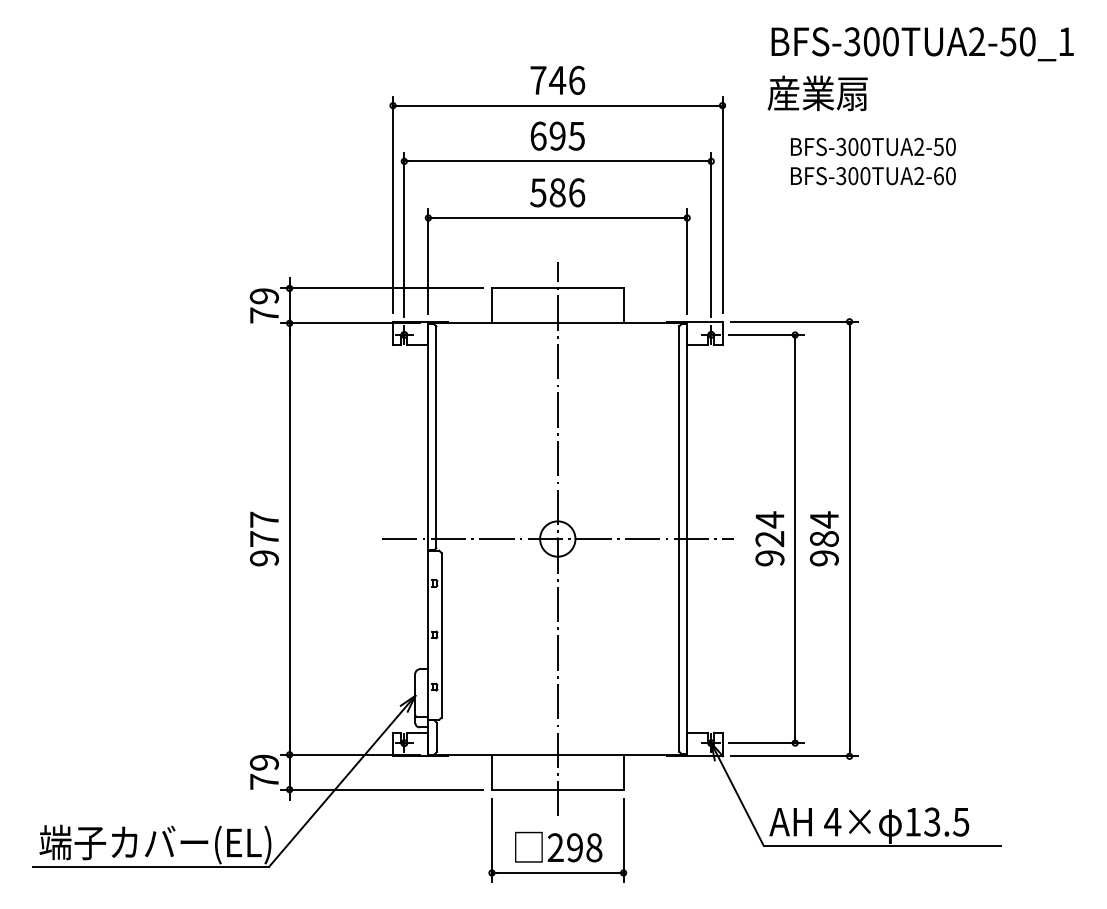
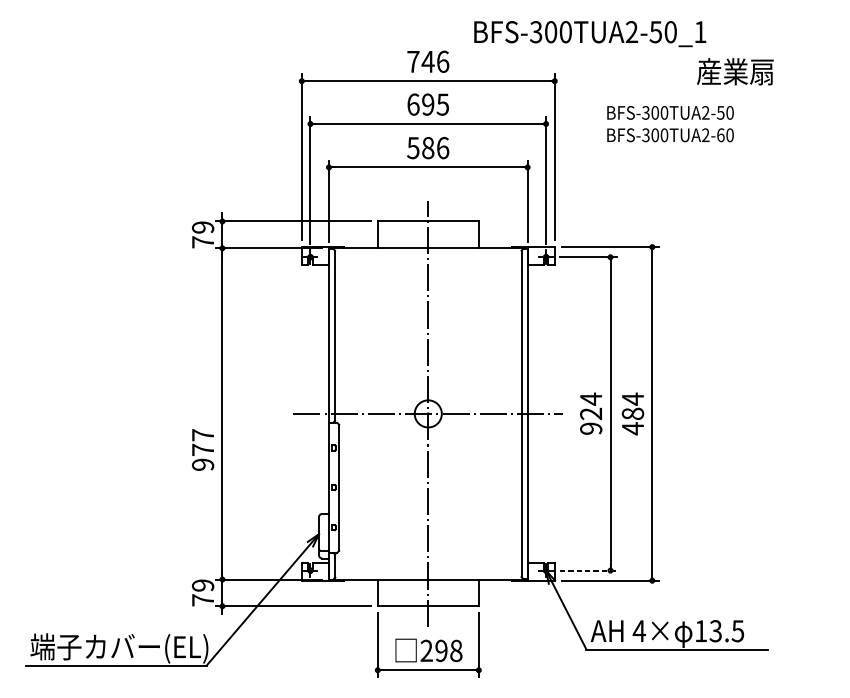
text: (922, 44) -> (590, 34), moved
text: (817, 93) -> (735, 71), moved
text: (263, 538) -> (202, 449), moved
text: (823, 558) -> (632, 428), 984 -> 484
line: (766, 743) -> (588, 570), solid -> dashed

